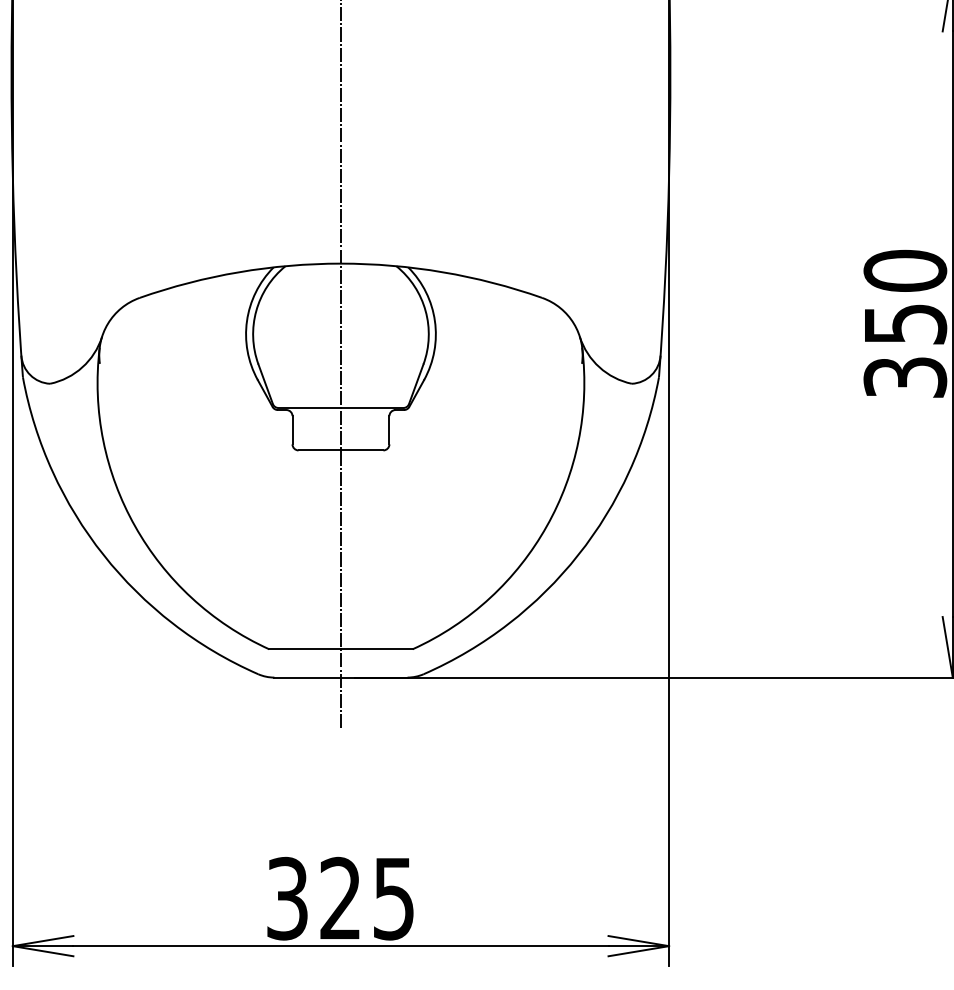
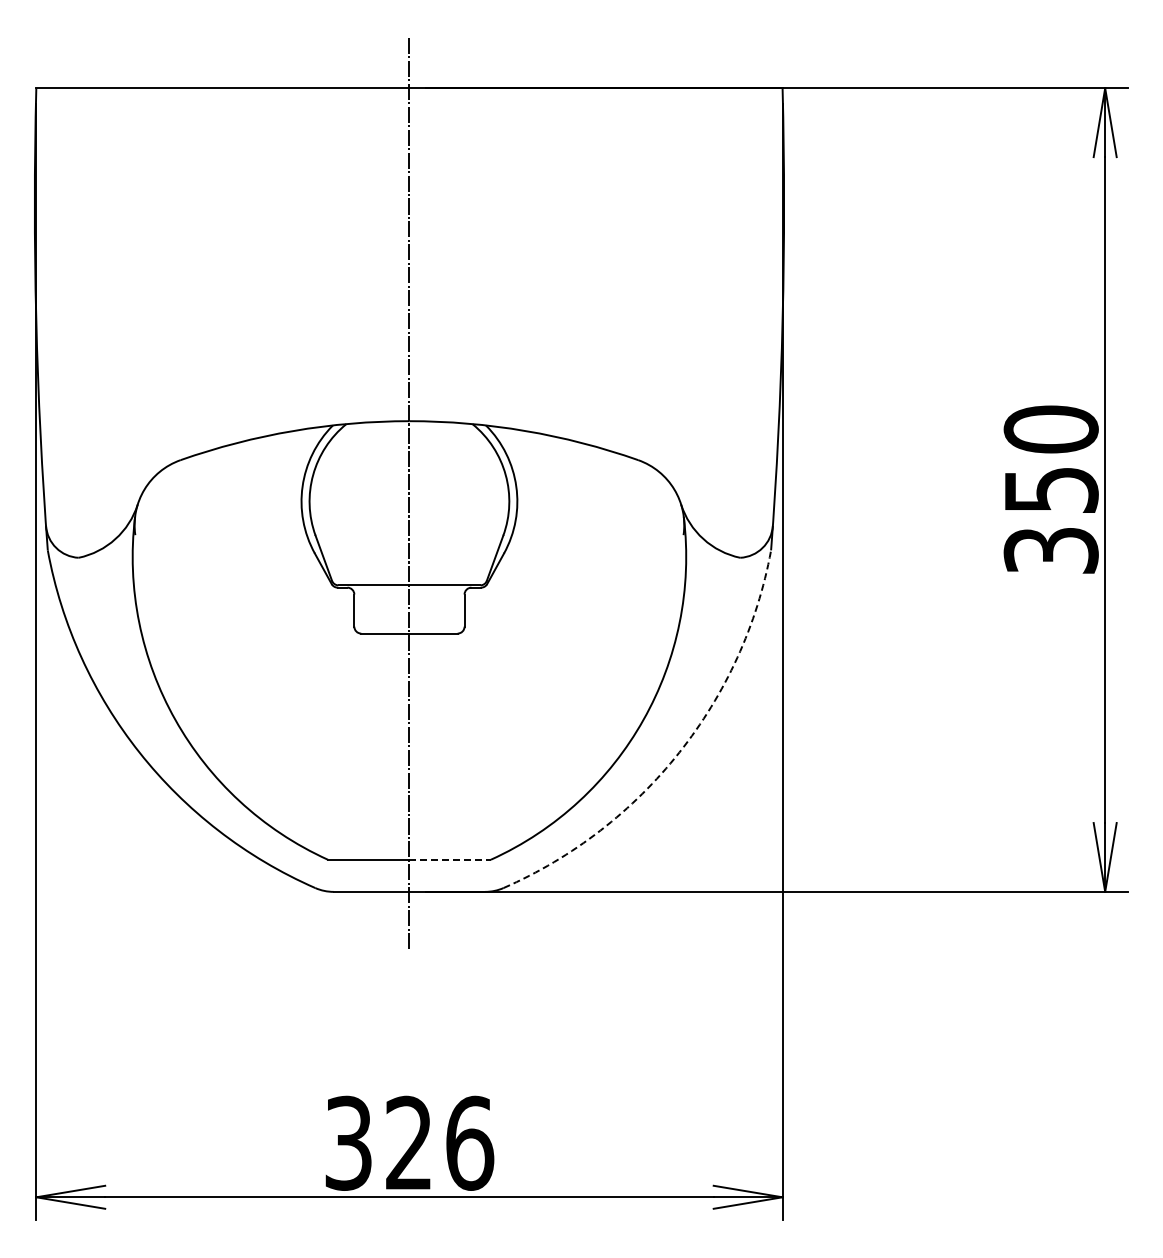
arc: (578, 555) -> (679, 752), solid -> dashed
line: (377, 649) -> (450, 859), solid -> dashed
text: (394, 897) -> (470, 1142), 325 -> 326

